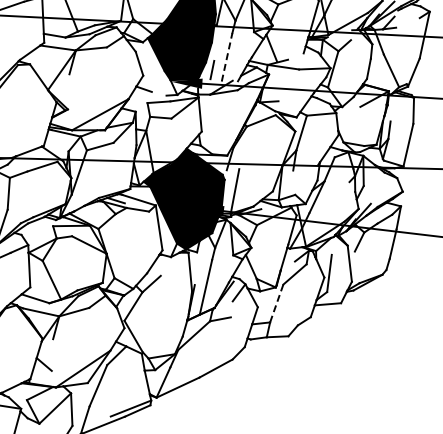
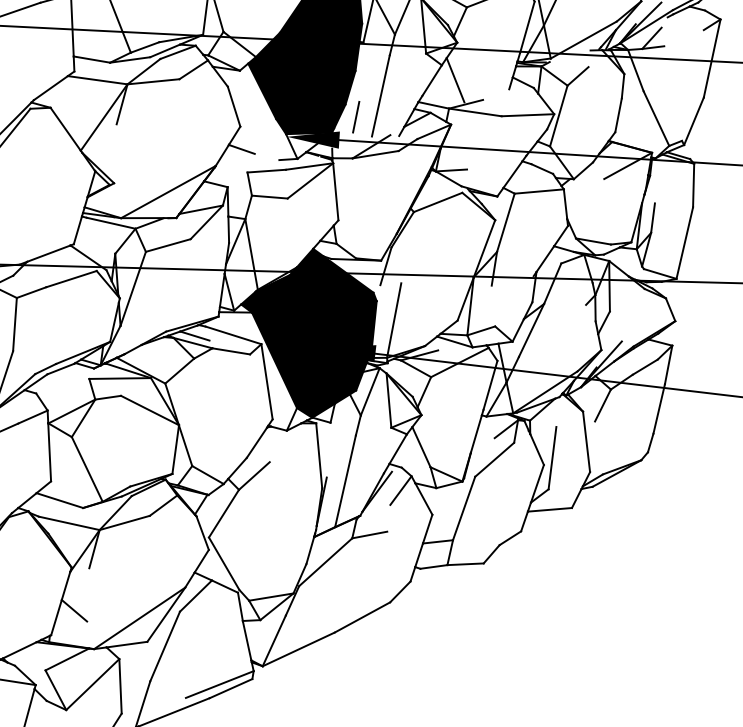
line: (227, 57) -> (381, 96), dashed -> solid
line: (276, 303) -> (463, 508), dashed -> solid

